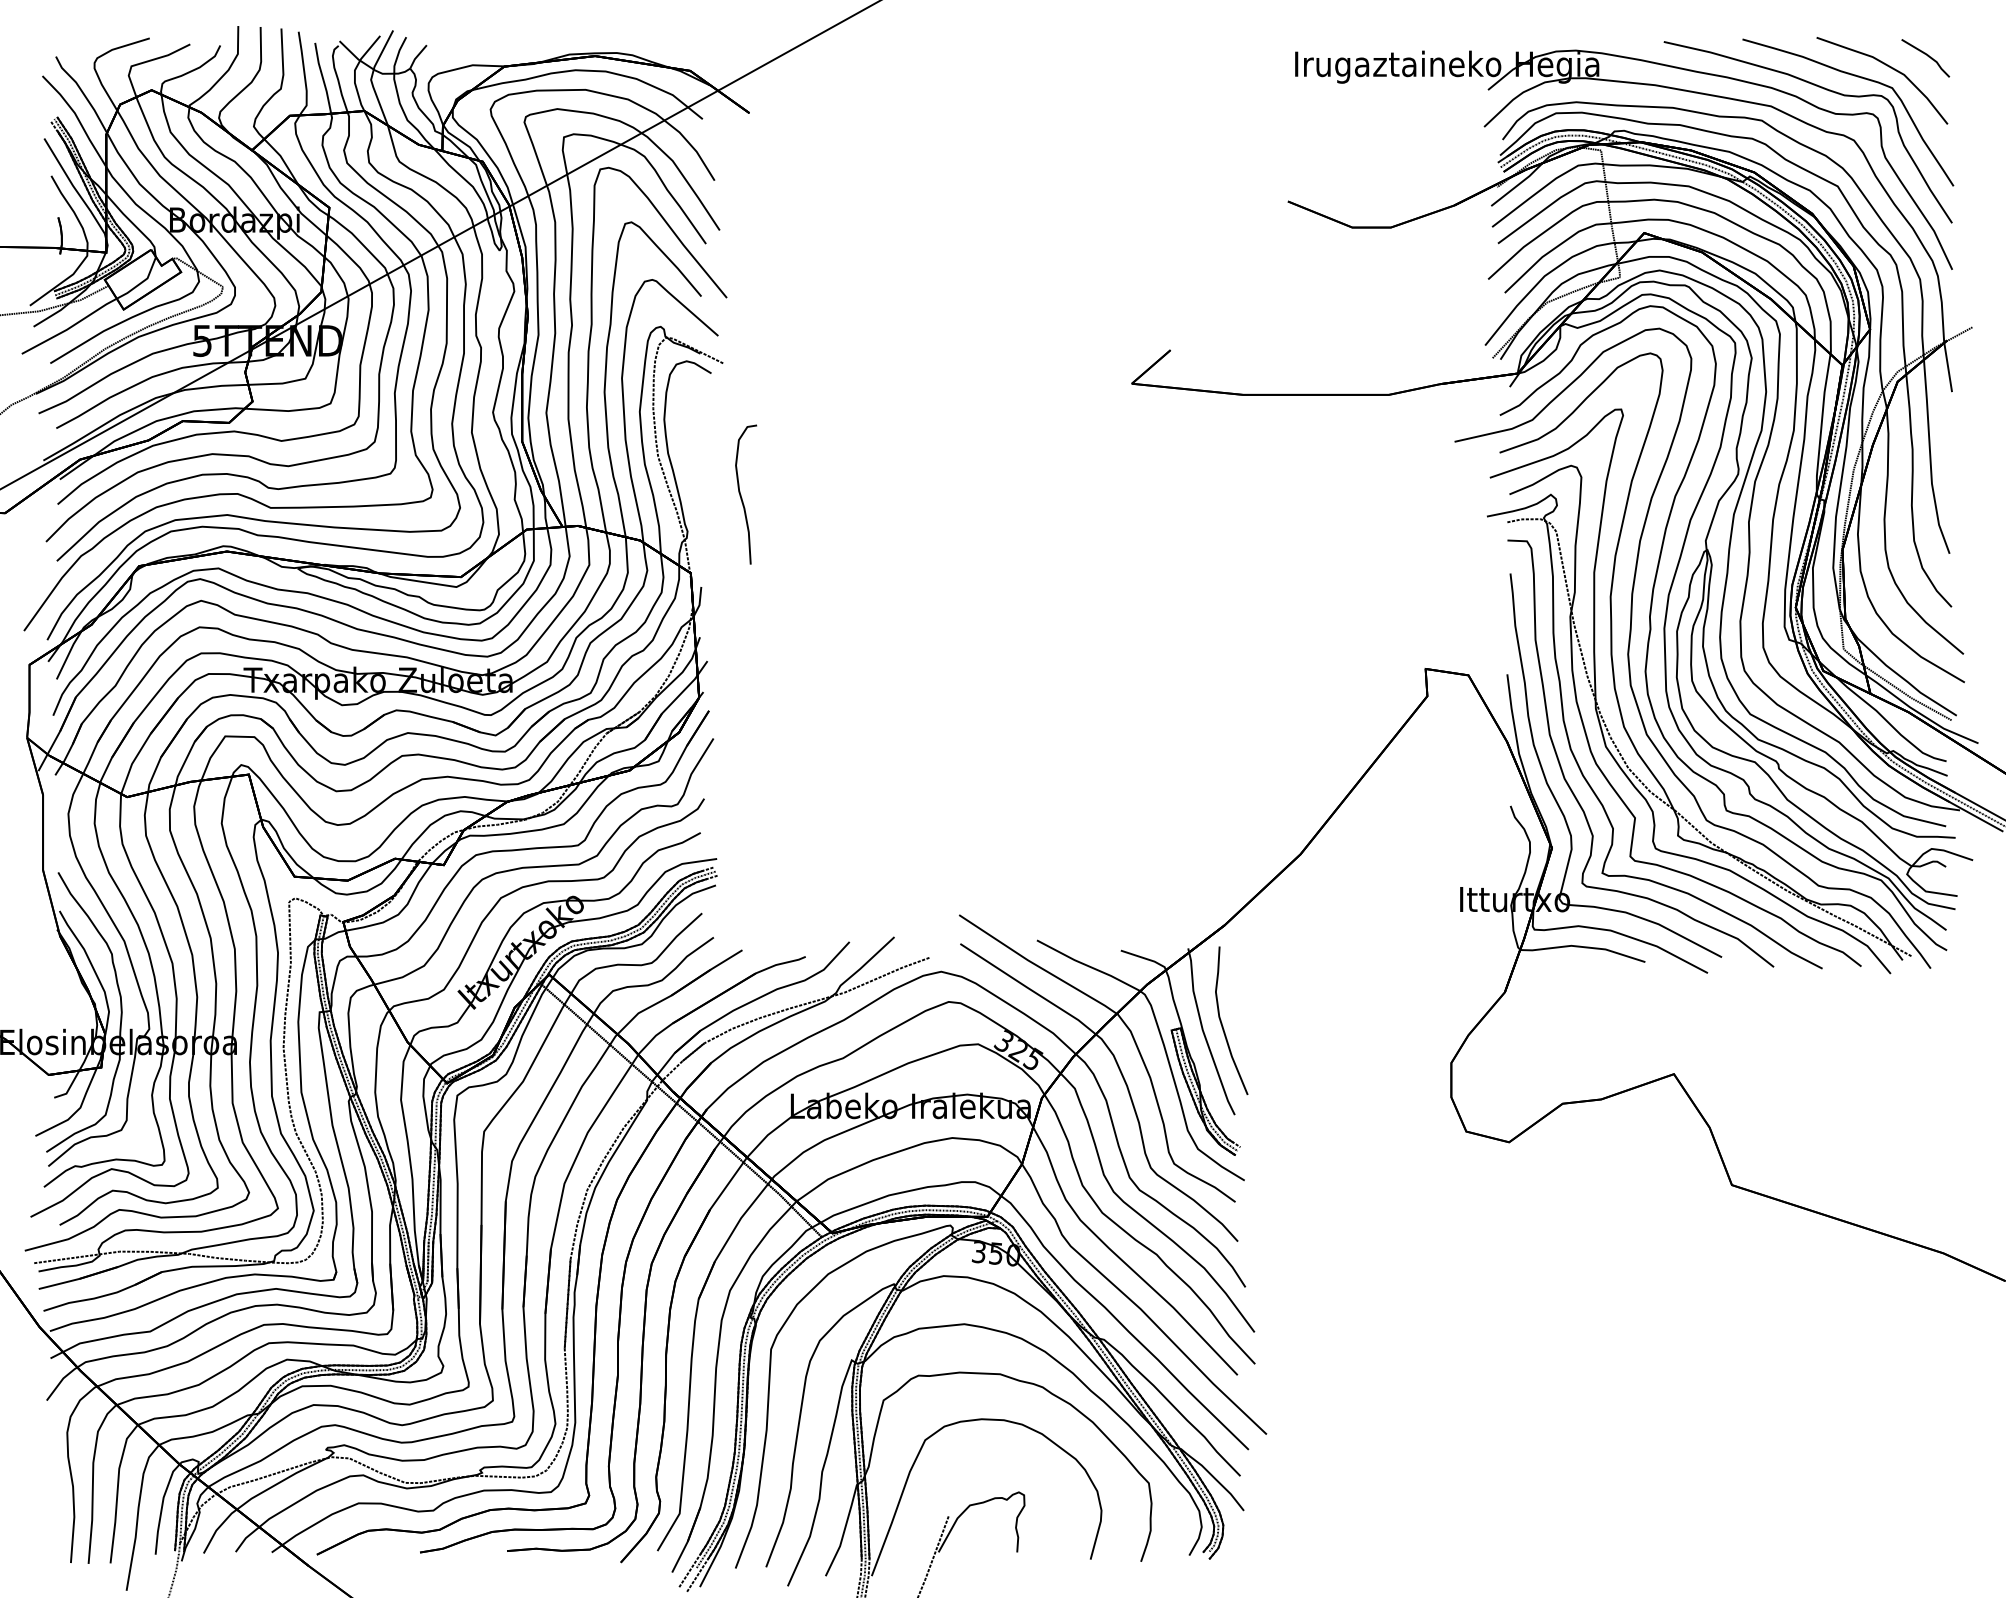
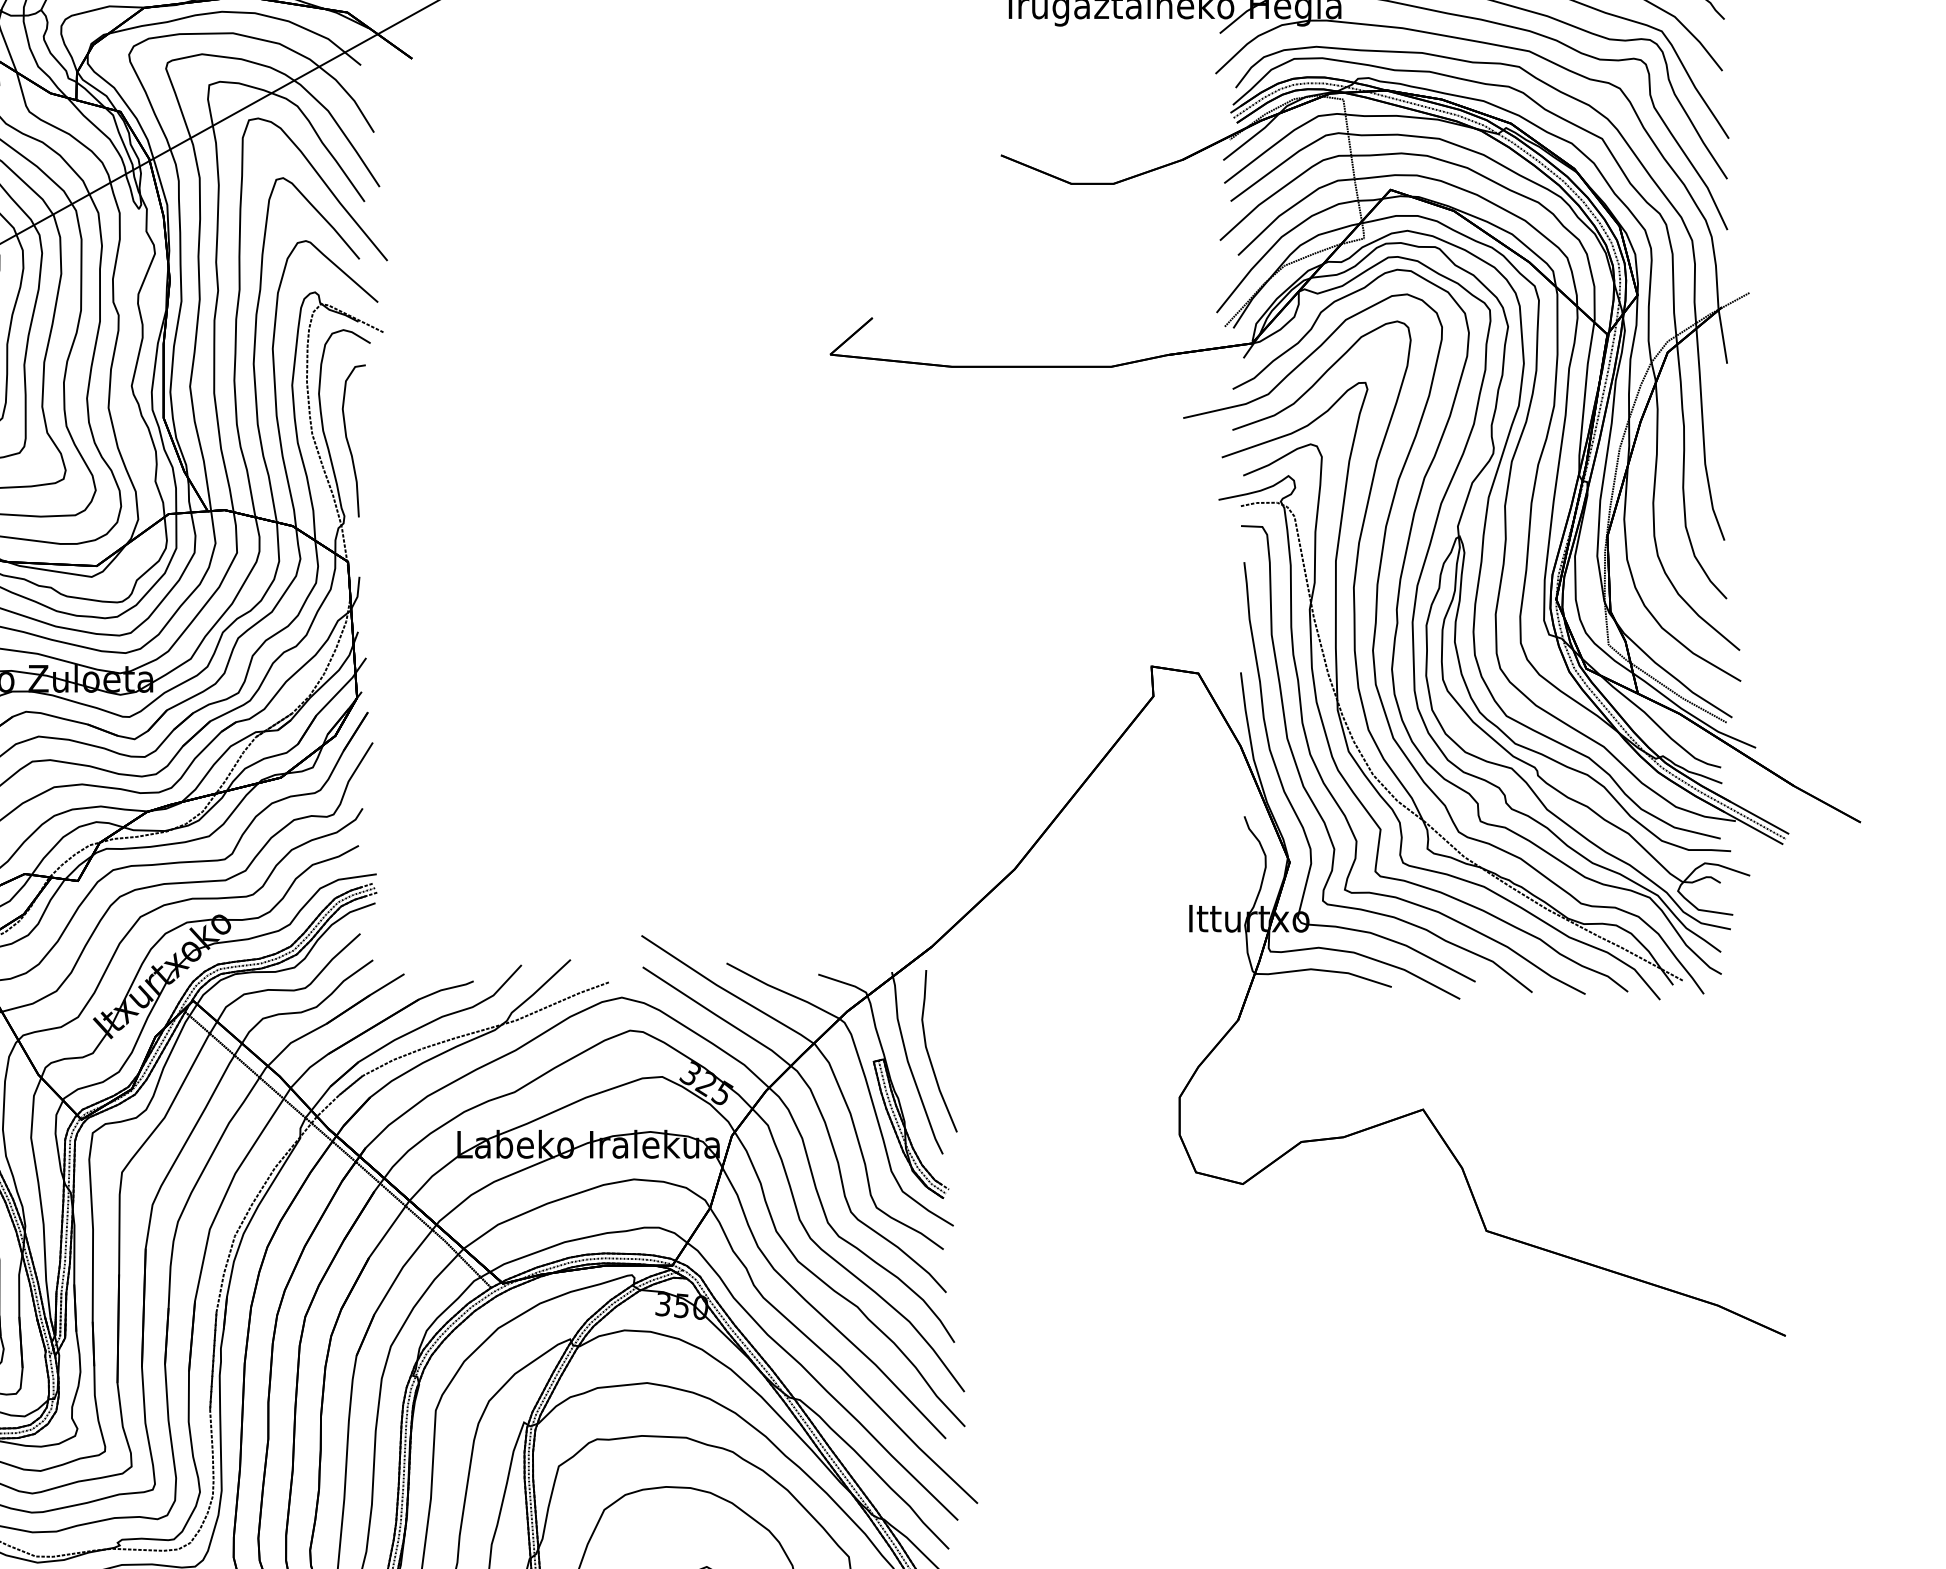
curve: (741, 494) -> (348, 440), moved

